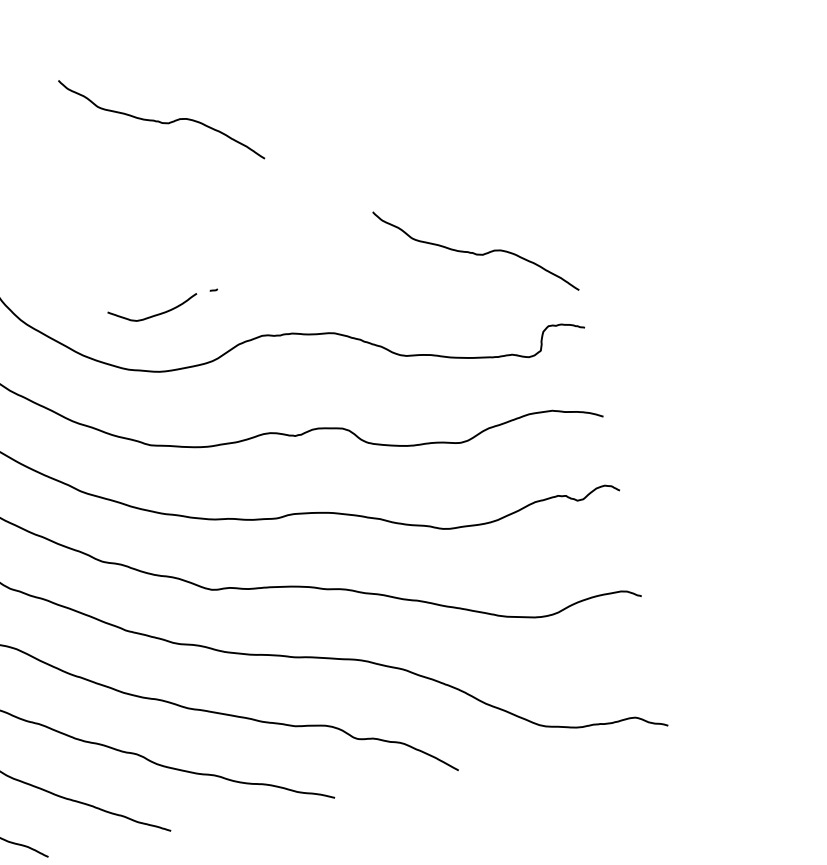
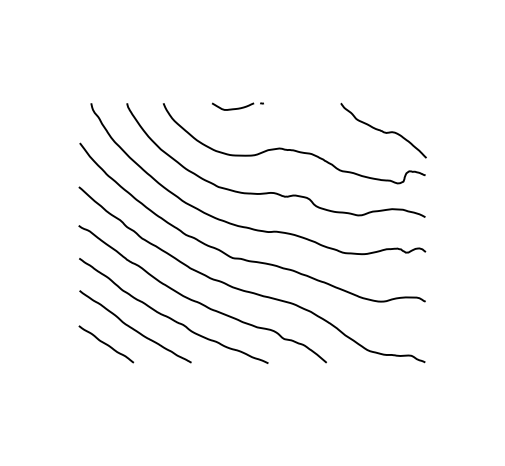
curve: (158, 119) -> (253, 41), removed
part: (163, 307) -> (237, 106), moved

